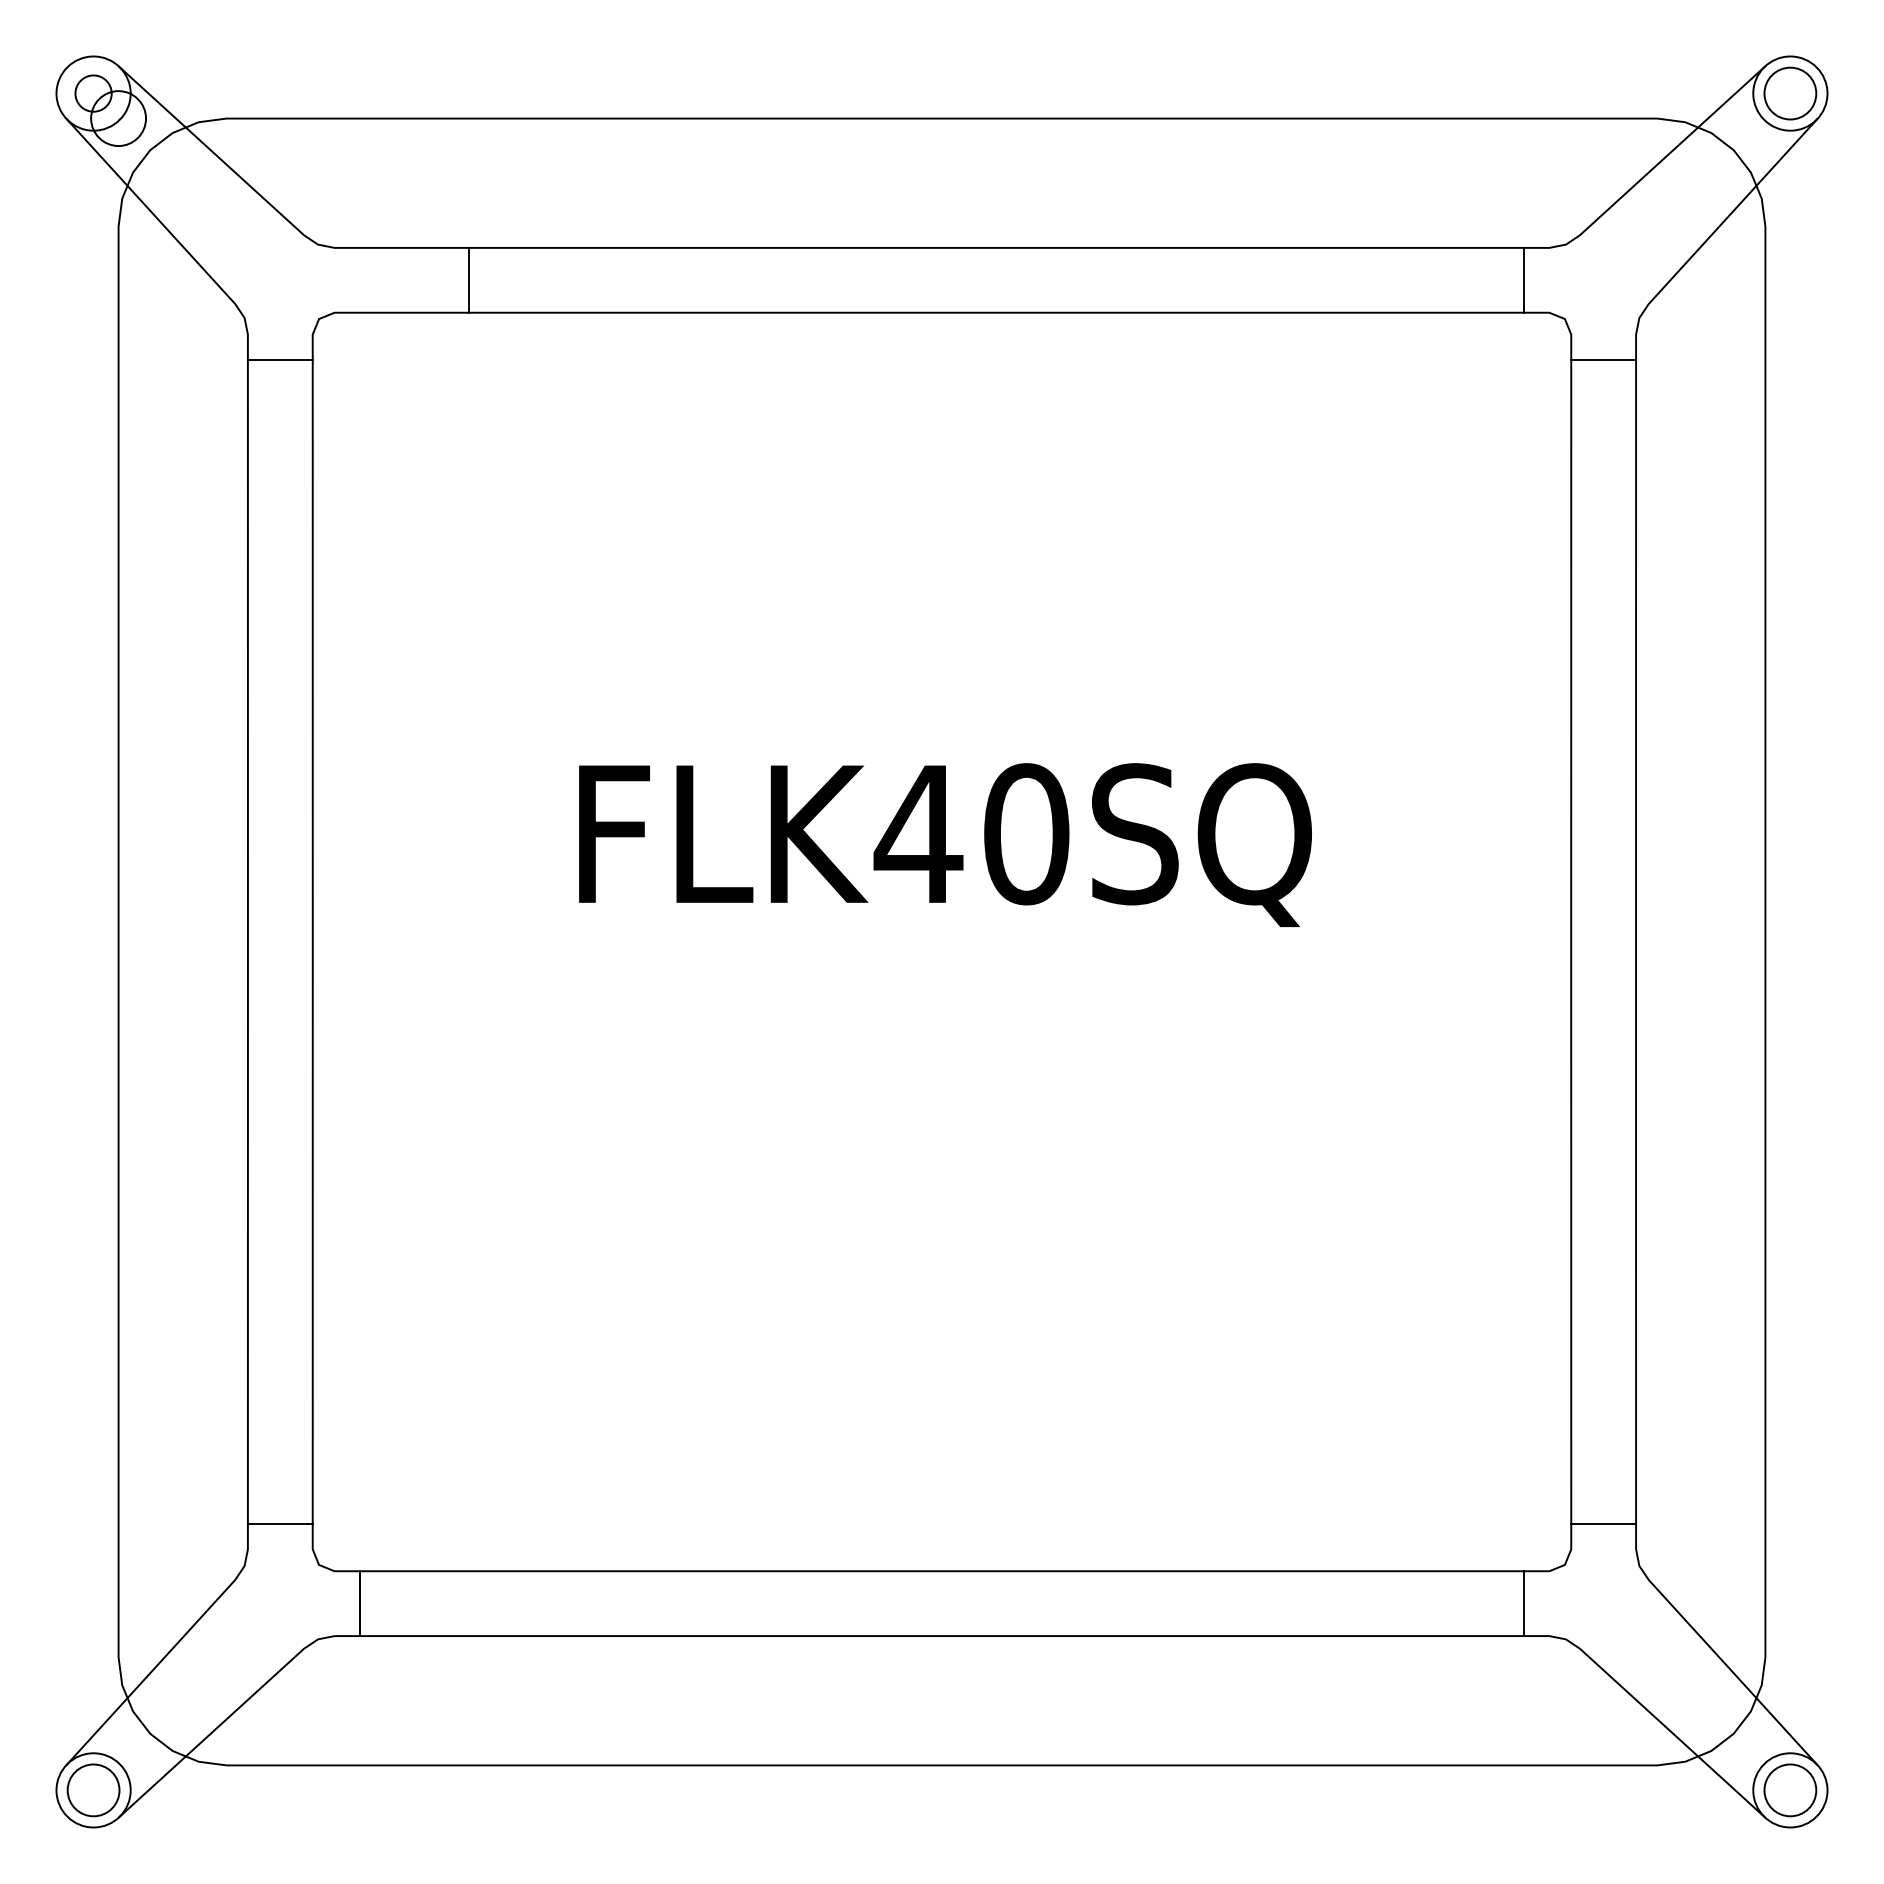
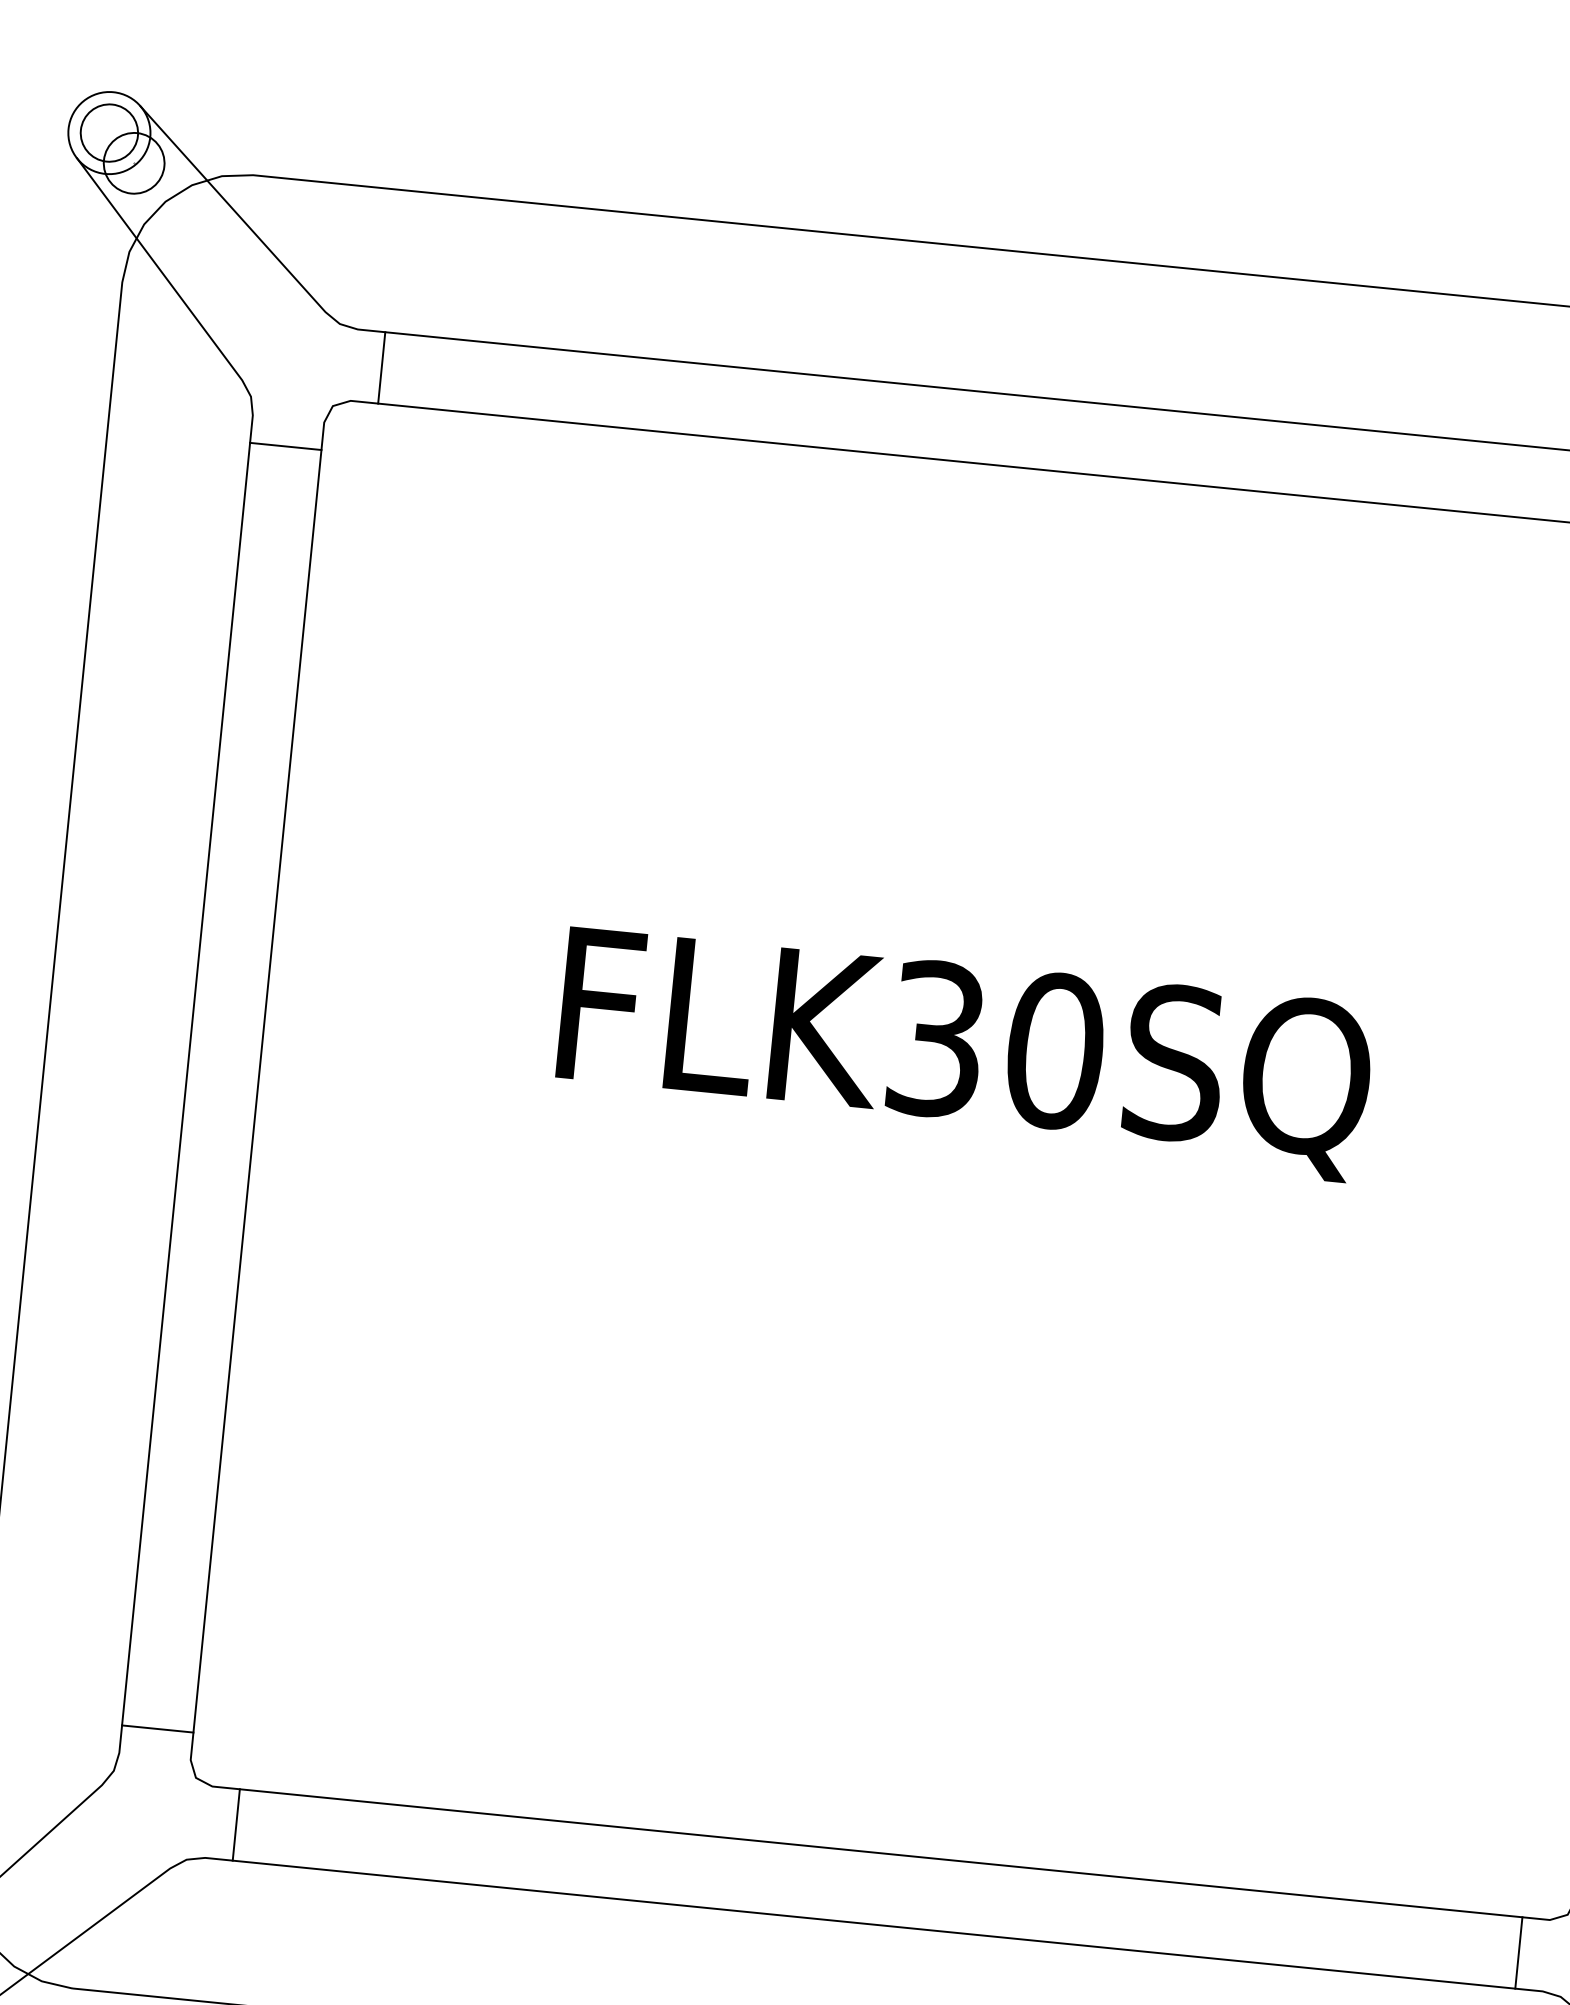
circle: (93, 93) -> (109, 132), size x1.43
line: (468, 279) -> (381, 366), moved
text: (918, 834) -> (936, 1039), FLK40SQ -> FLK30SQ

